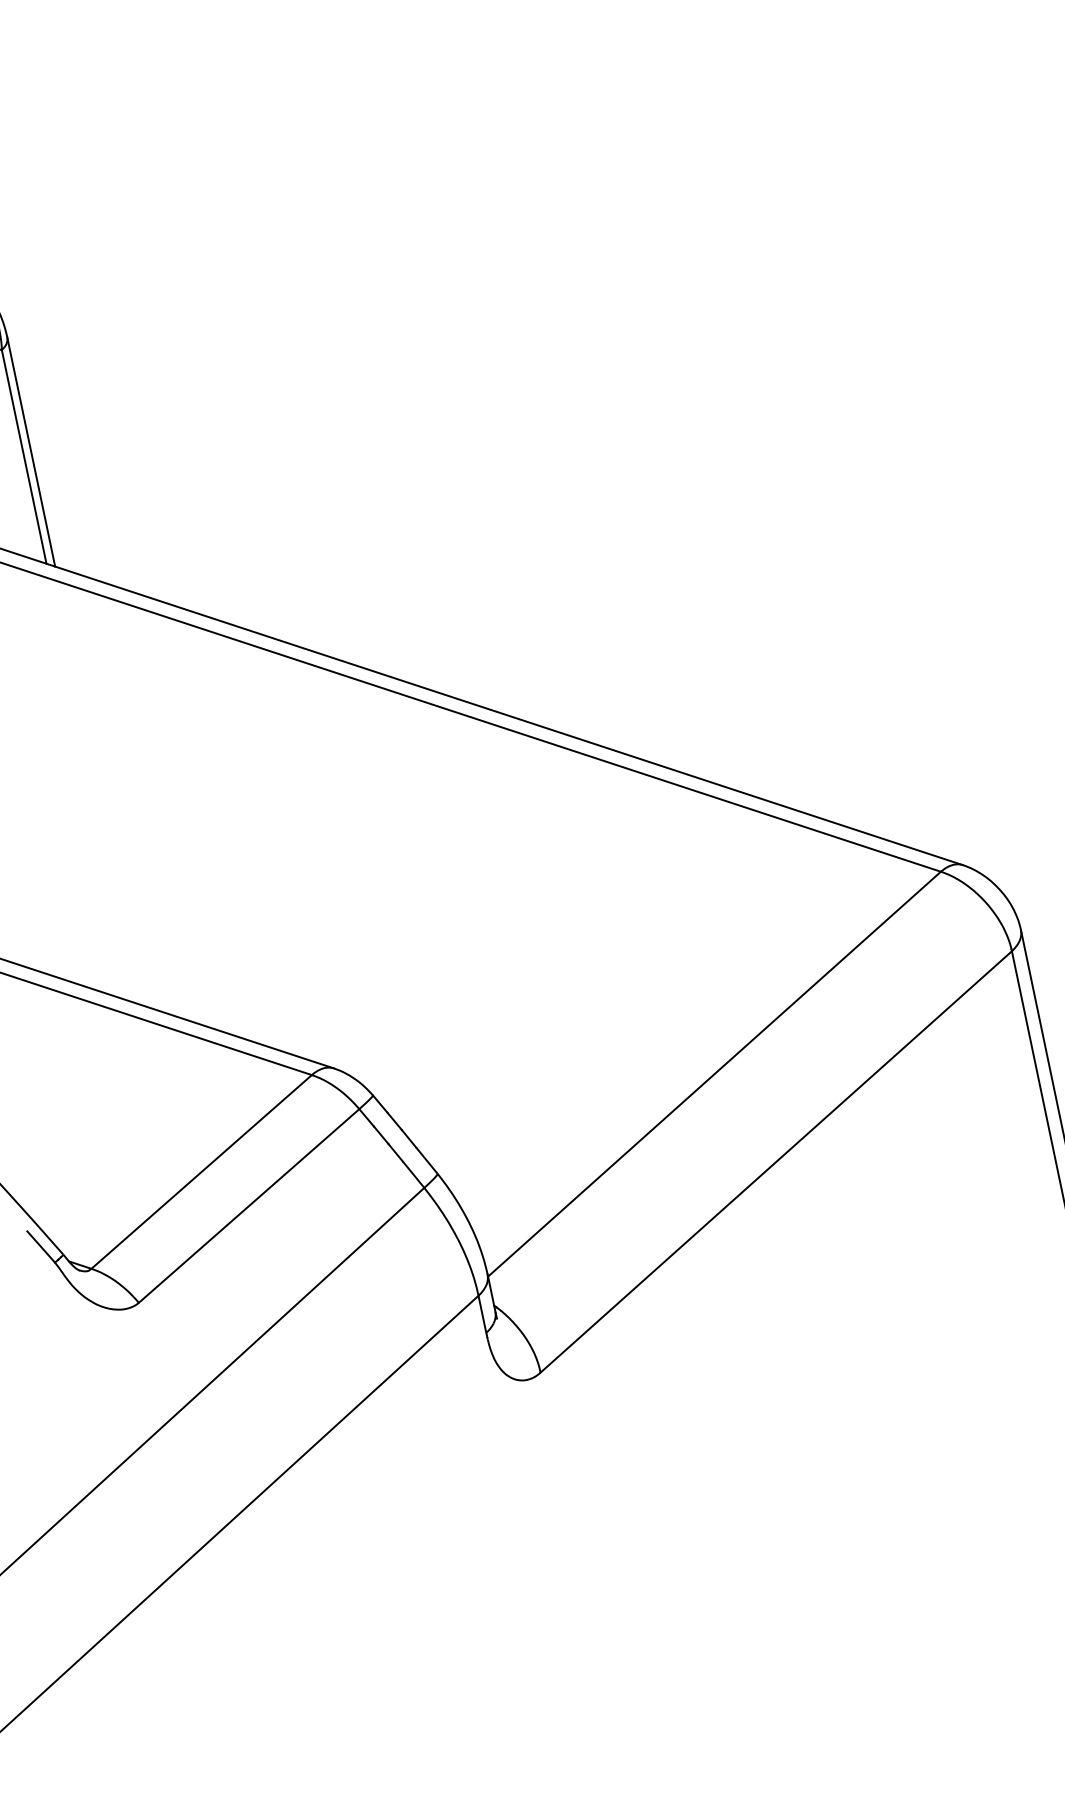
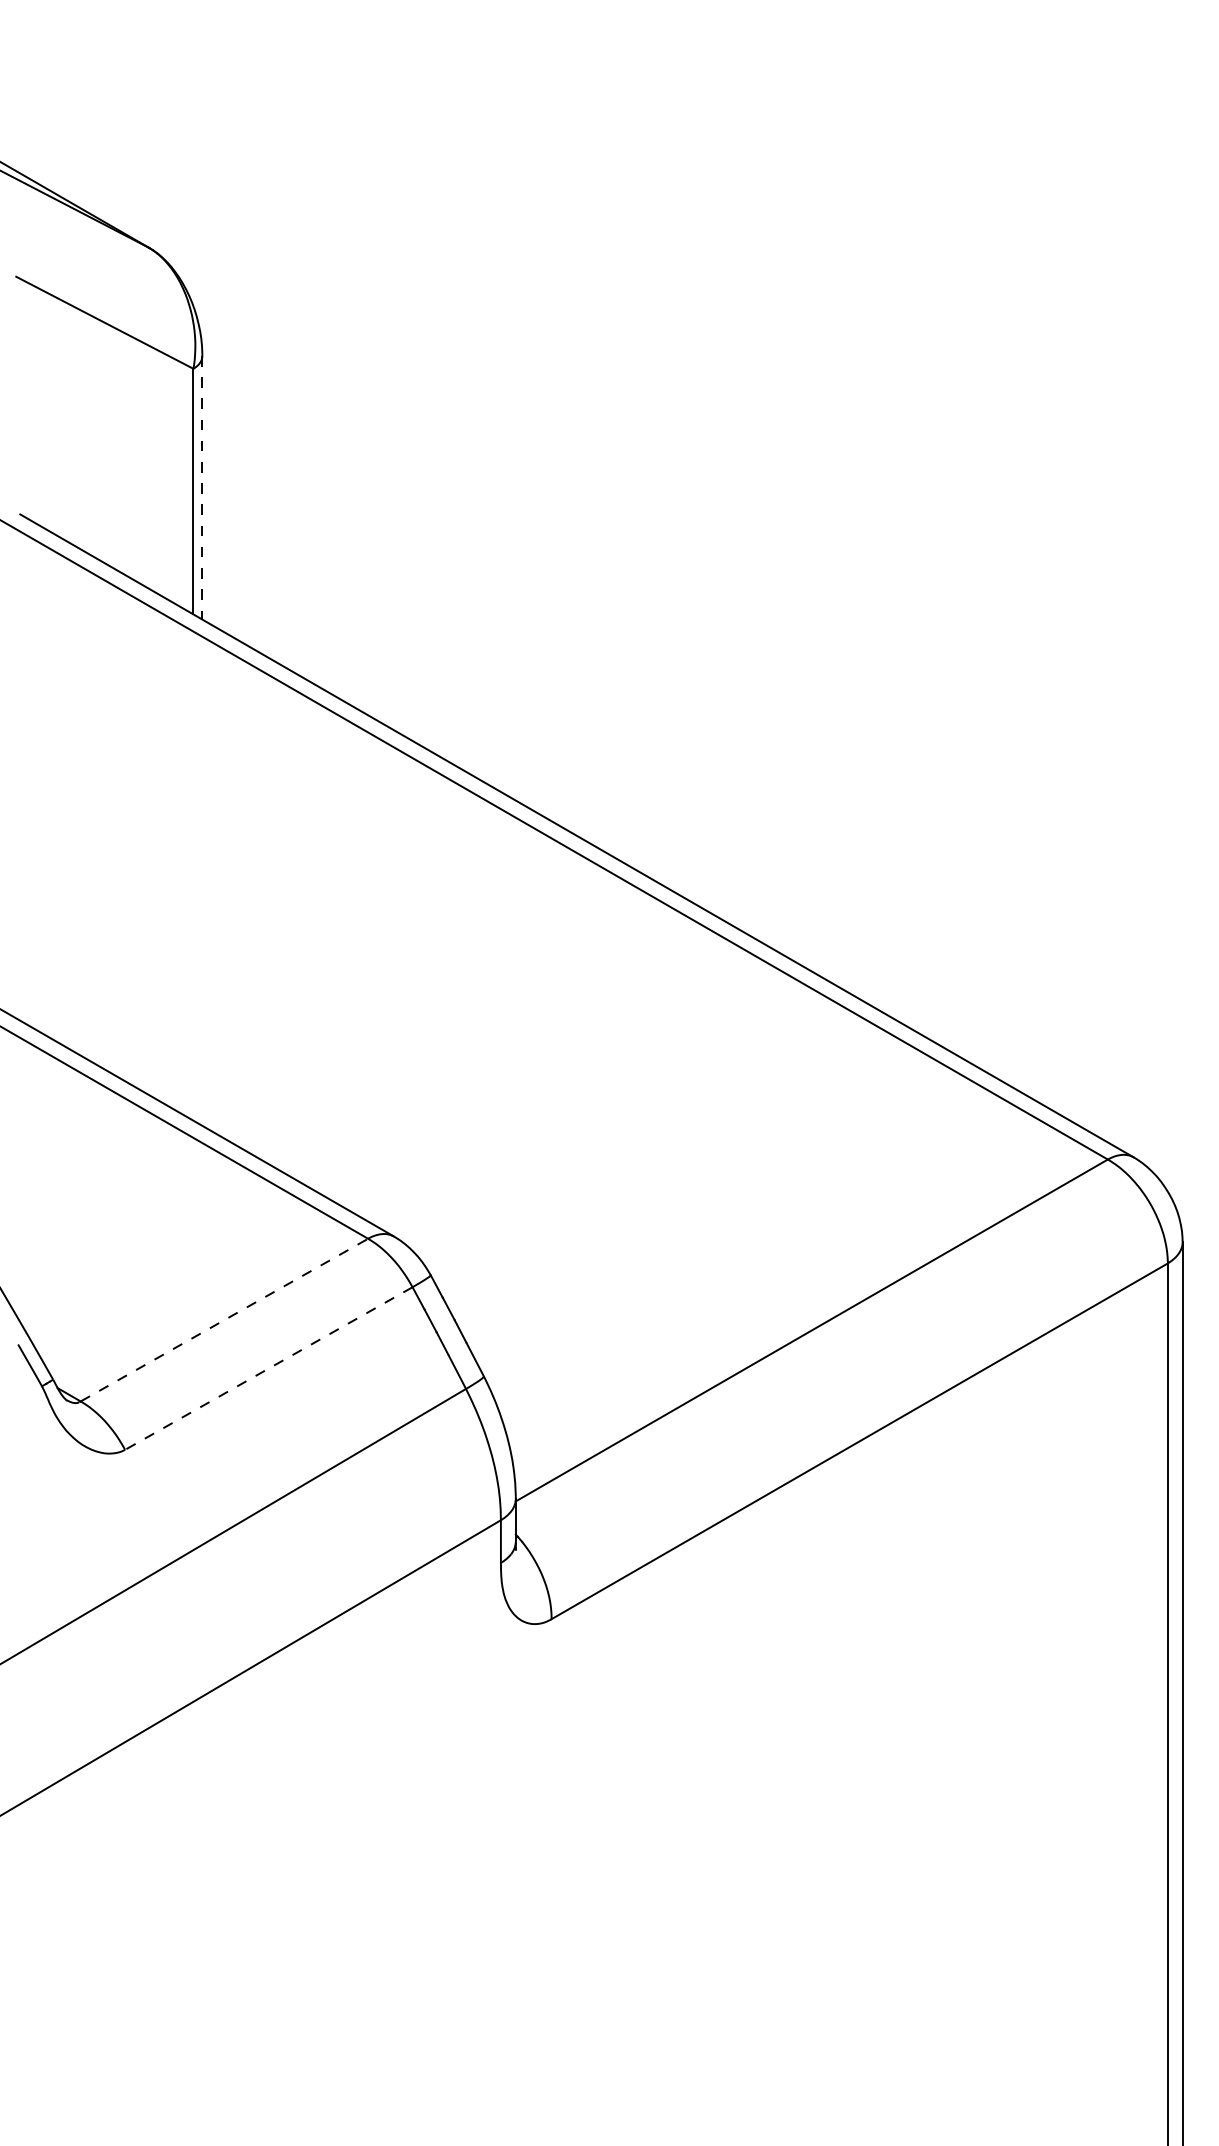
line: (31, 451) -> (202, 487), solid -> dashed
line: (201, 1171) -> (224, 1319), solid -> dashed
line: (248, 1206) -> (268, 1368), solid -> dashed

